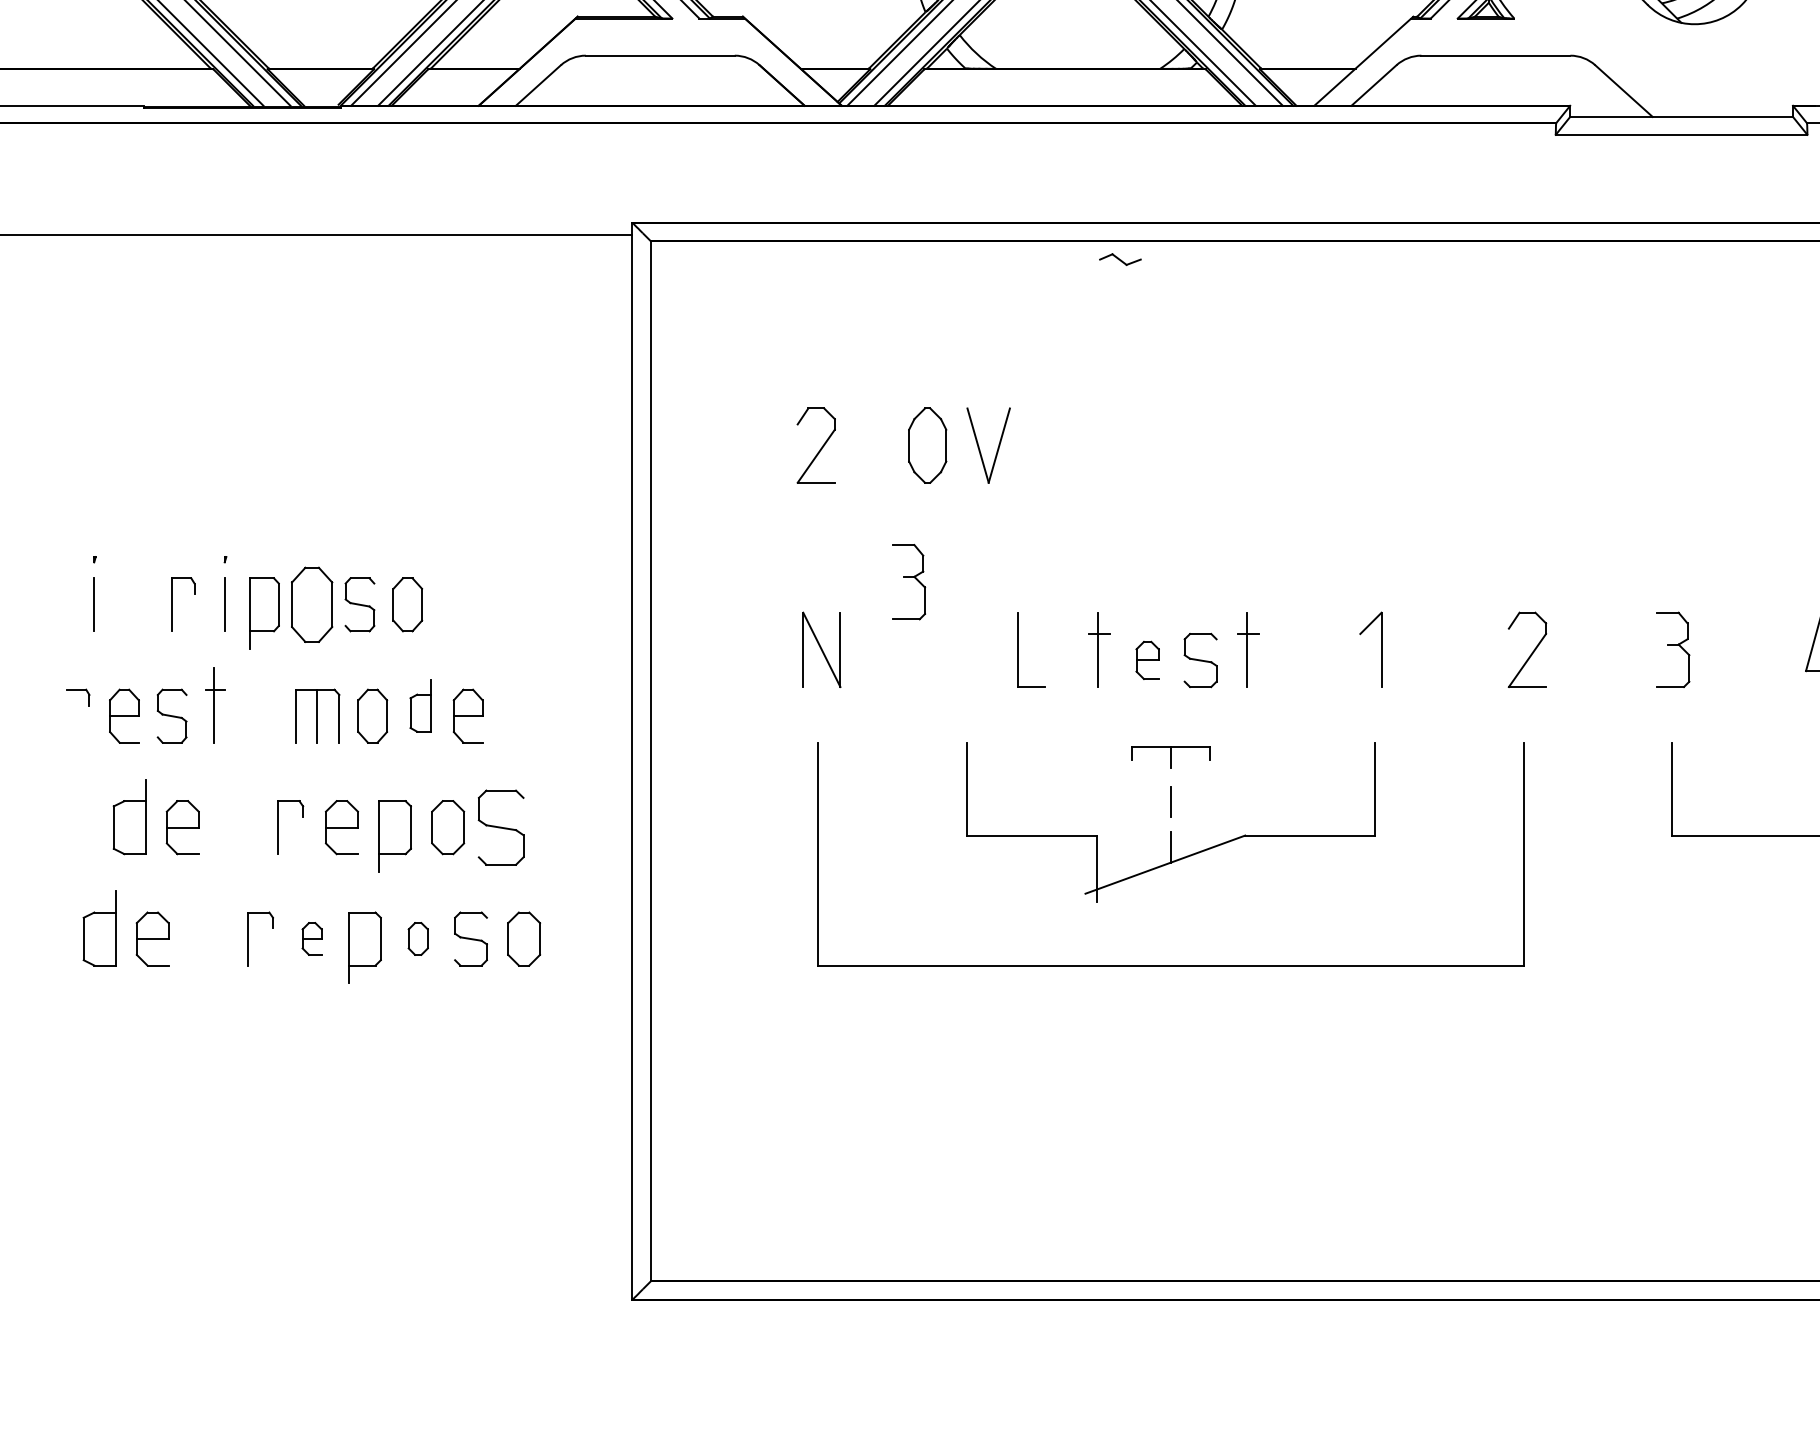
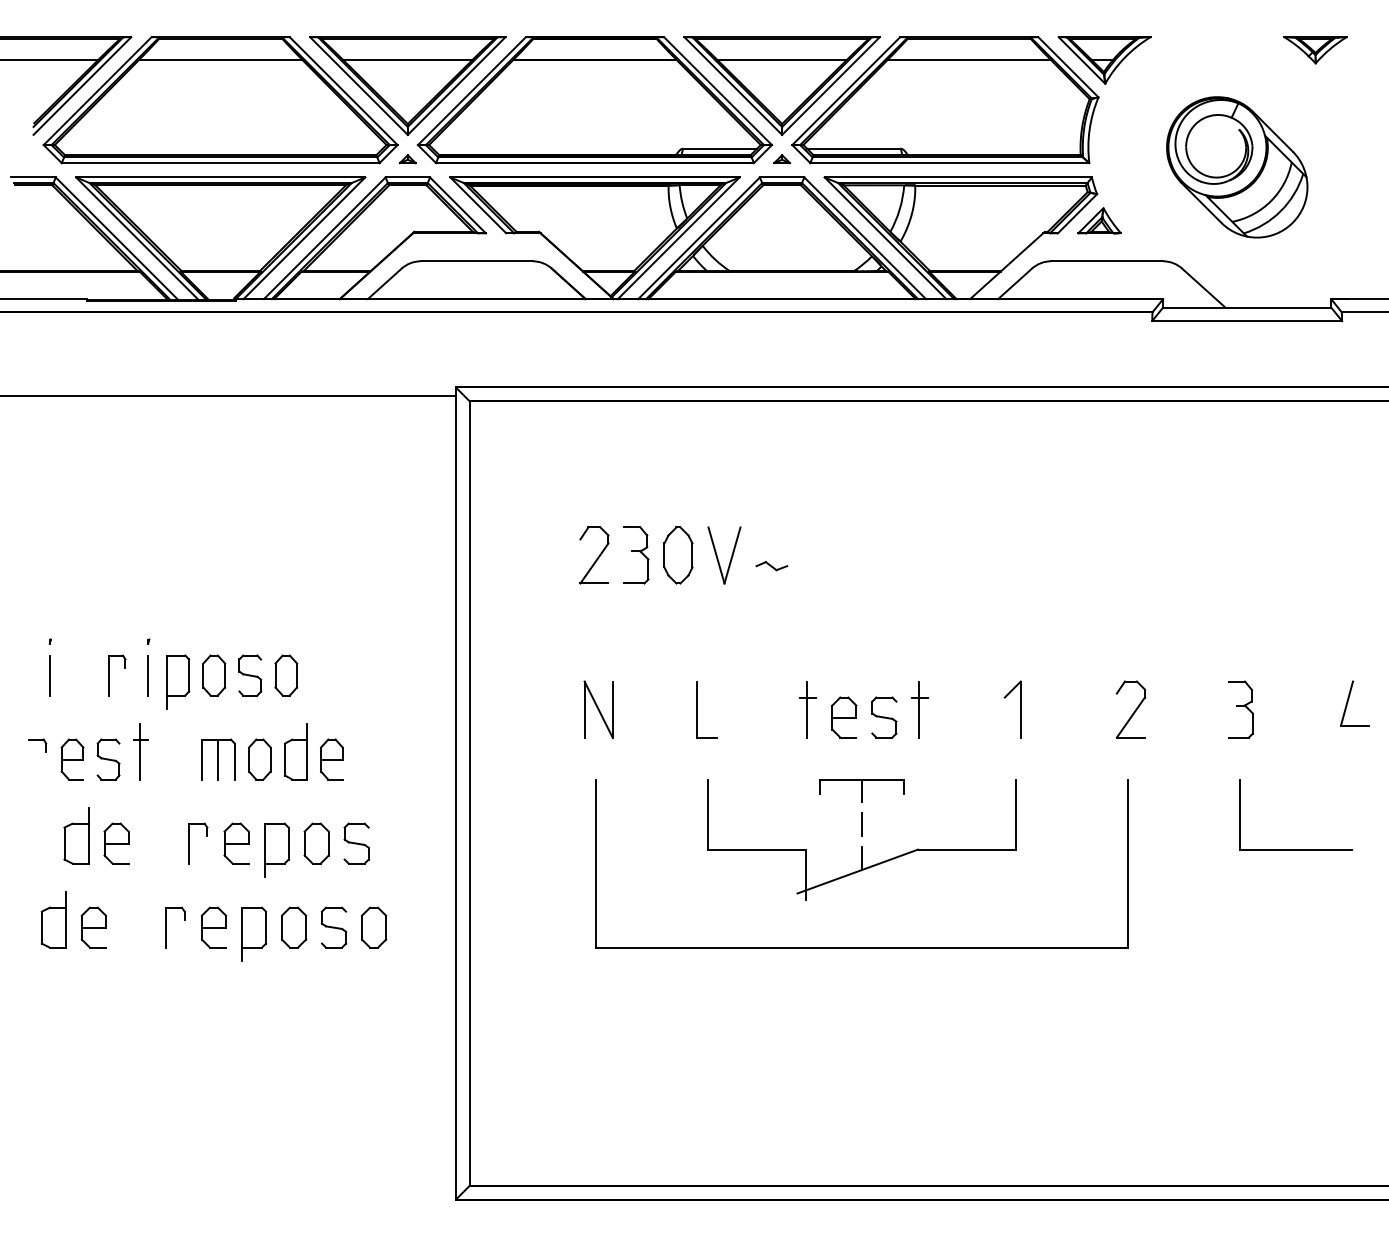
part: (1119, 260) -> (771, 566), moved
part: (909, 582) -> (636, 555), moved
part: (312, 604) -> (214, 675), size x0.71
part: (1019, 649) -> (697, 709), moved
part: (1147, 660) -> (844, 717), size x1.43
part: (419, 705) -> (295, 751), size x1.43
part: (1170, 757) -> (861, 790), size x1.43
part: (500, 827) -> (356, 843), size x0.71
part: (312, 938) -> (214, 927), size x1.67
part: (418, 938) -> (294, 927), size x1.67

